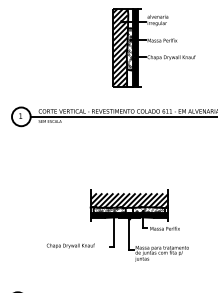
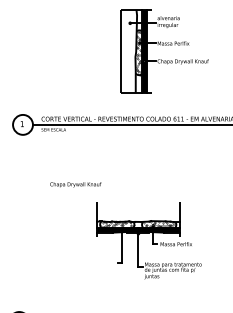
hatch: (120, 47) -> (128, 50), removed
hatch: (129, 200) -> (138, 214), removed
text: (70, 245) -> (75, 184), moved

